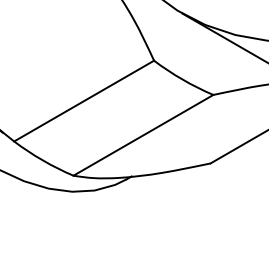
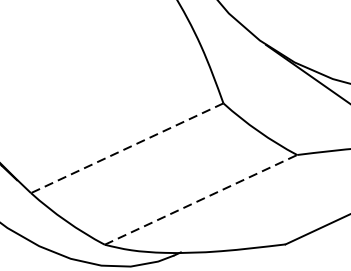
line: (84, 101) -> (127, 148), solid -> dashed
line: (143, 135) -> (201, 200), solid -> dashed

